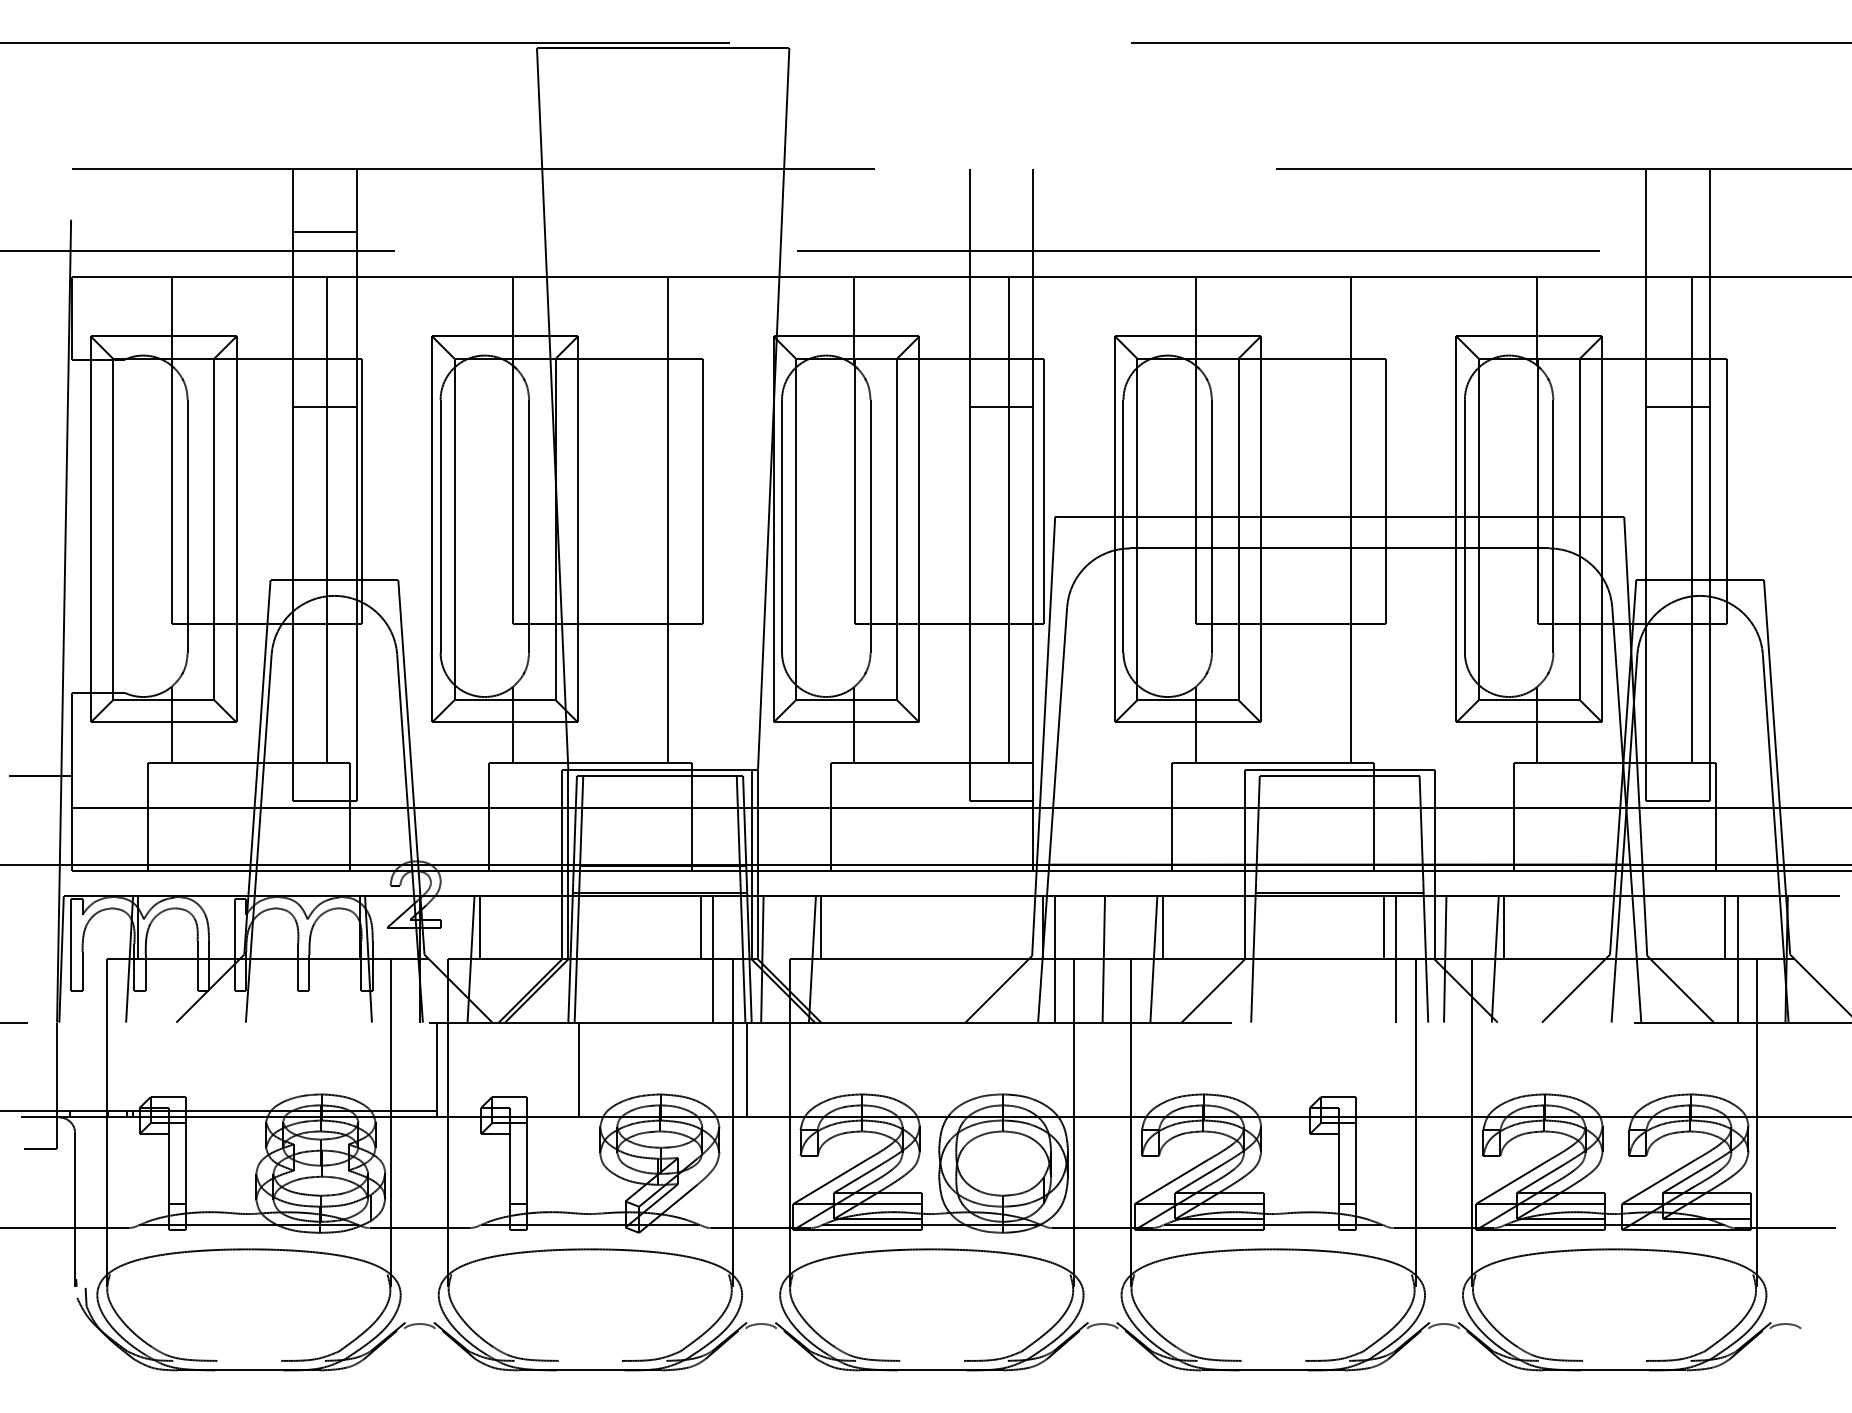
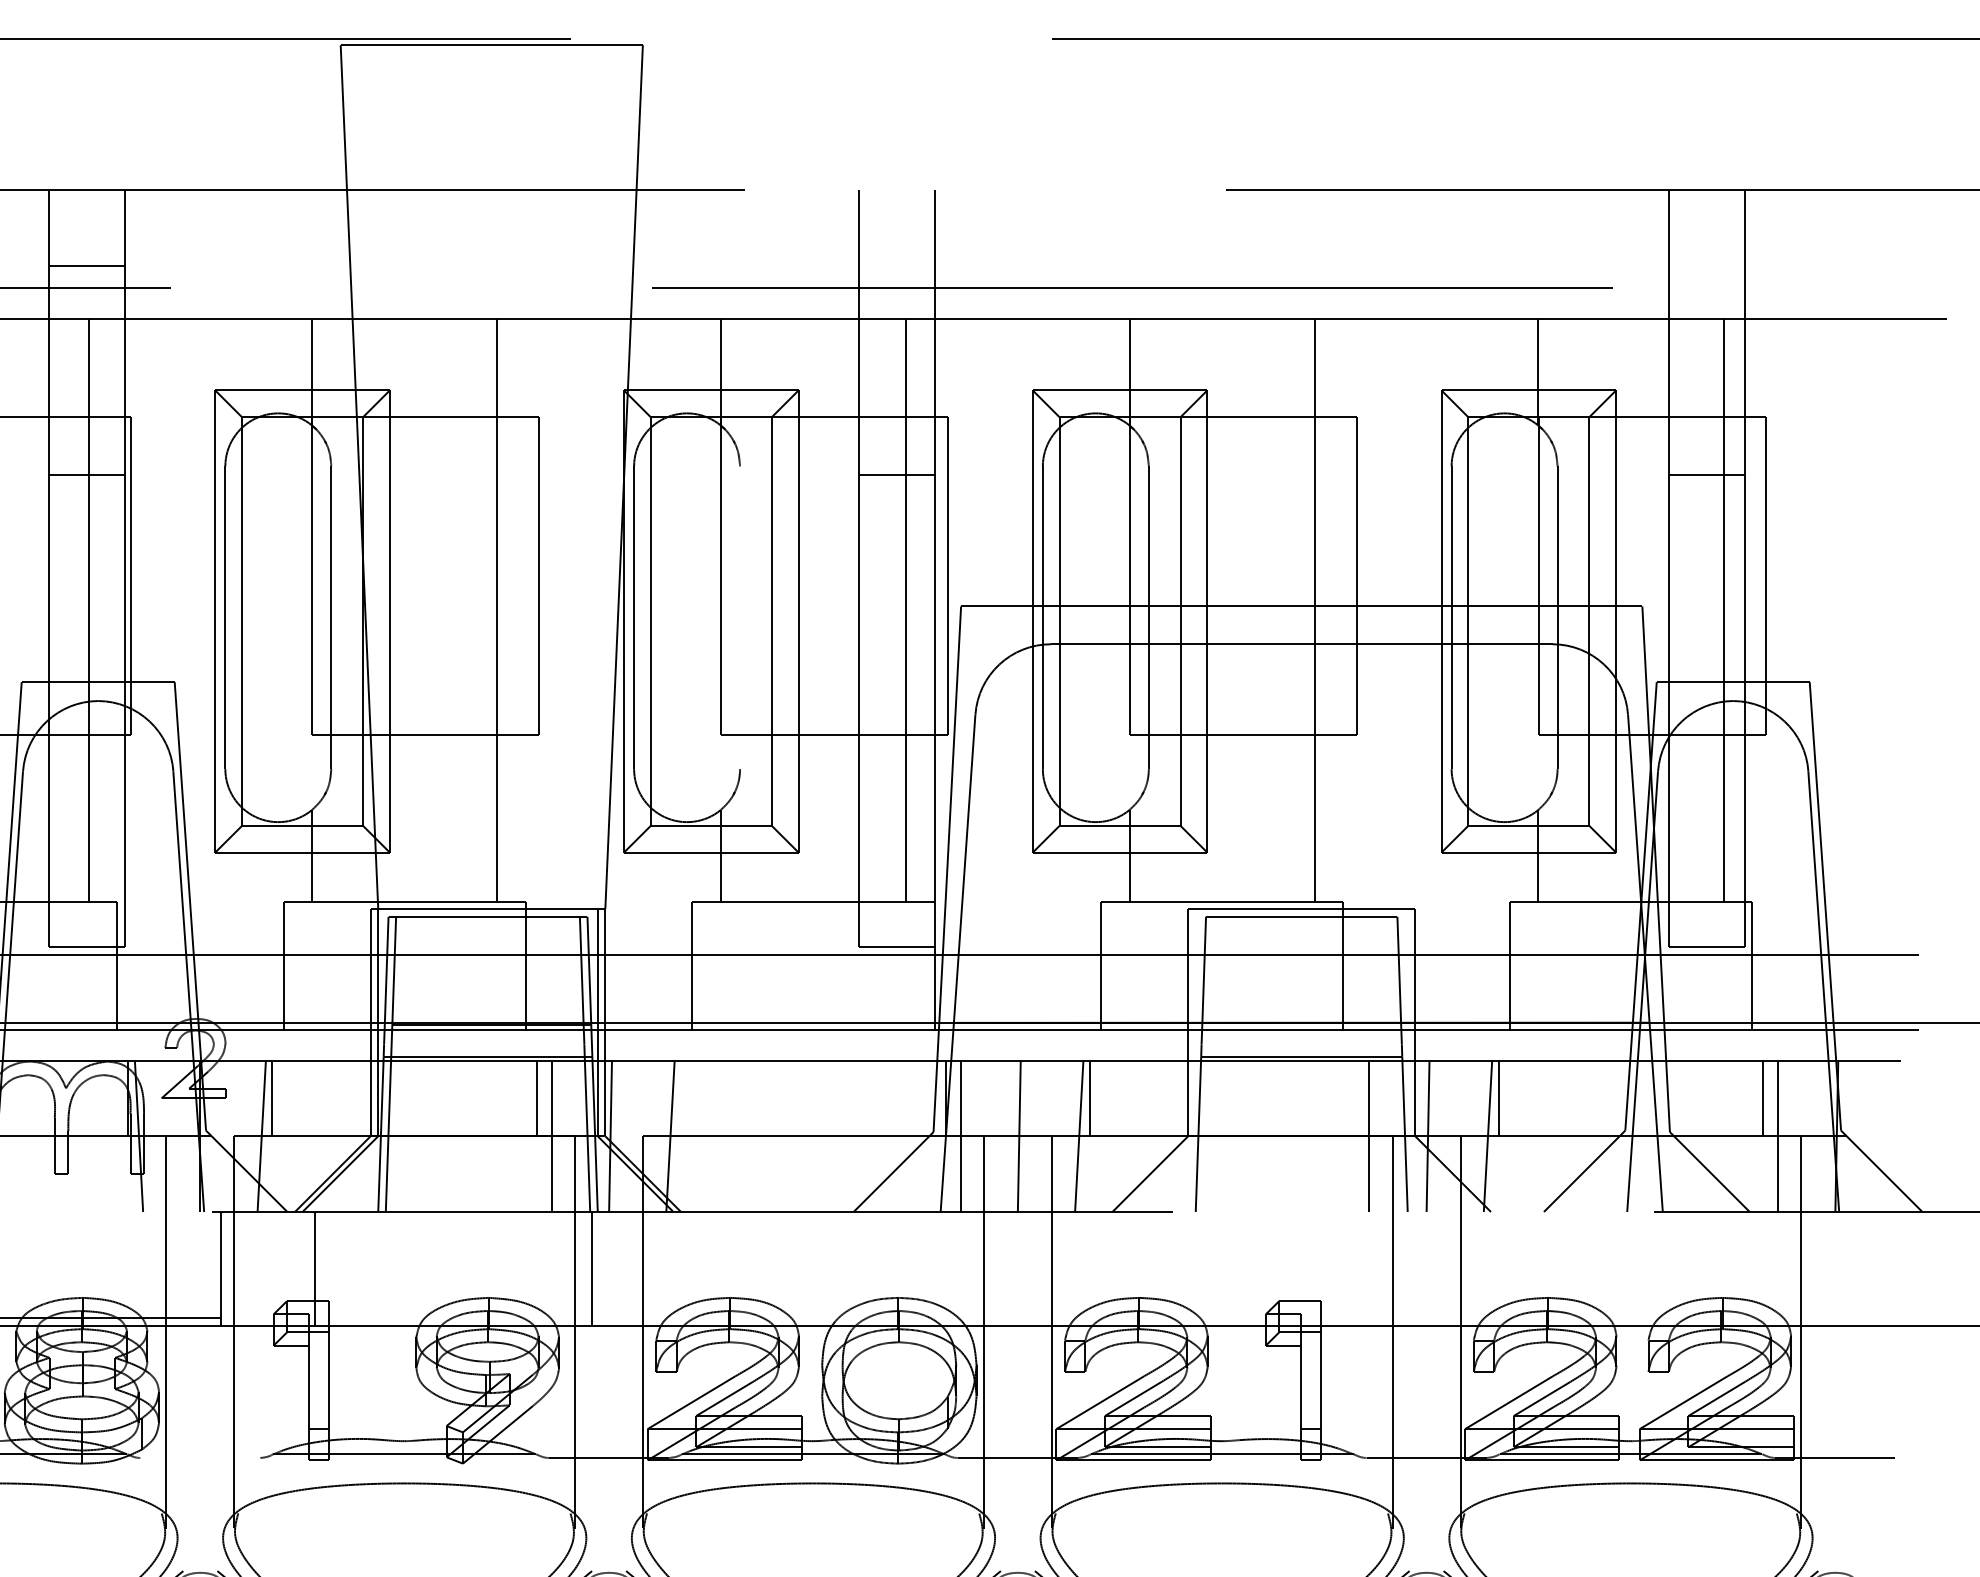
line: (870, 525) -> (740, 616), removed
line: (821, 927) -> (681, 1098), removed
line: (1383, 927) -> (1354, 1098), removed
line: (579, 1069) -> (314, 1268), moved
line: (419, 1228) -> (200, 1458), removed

